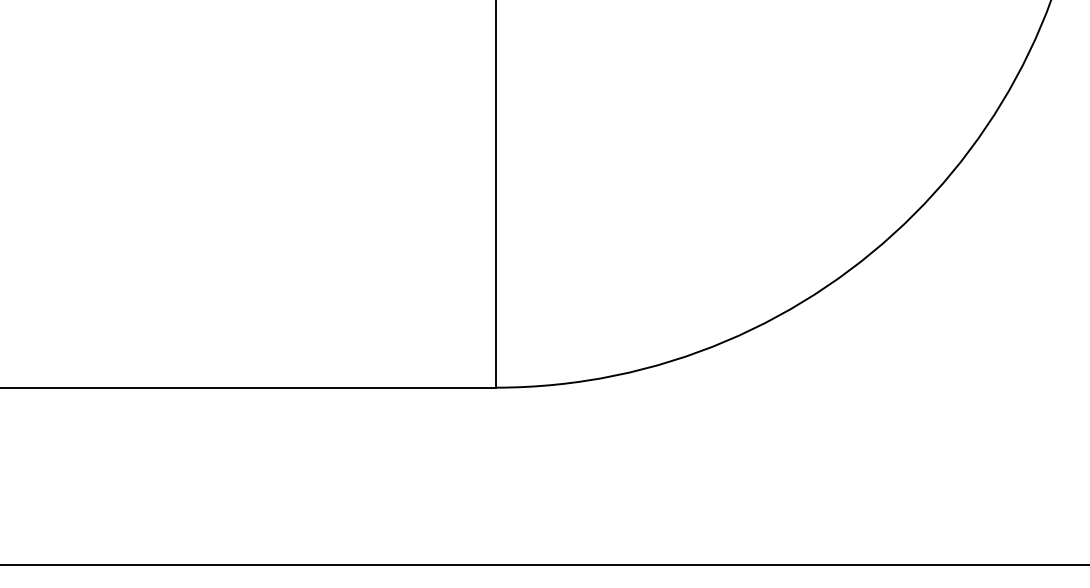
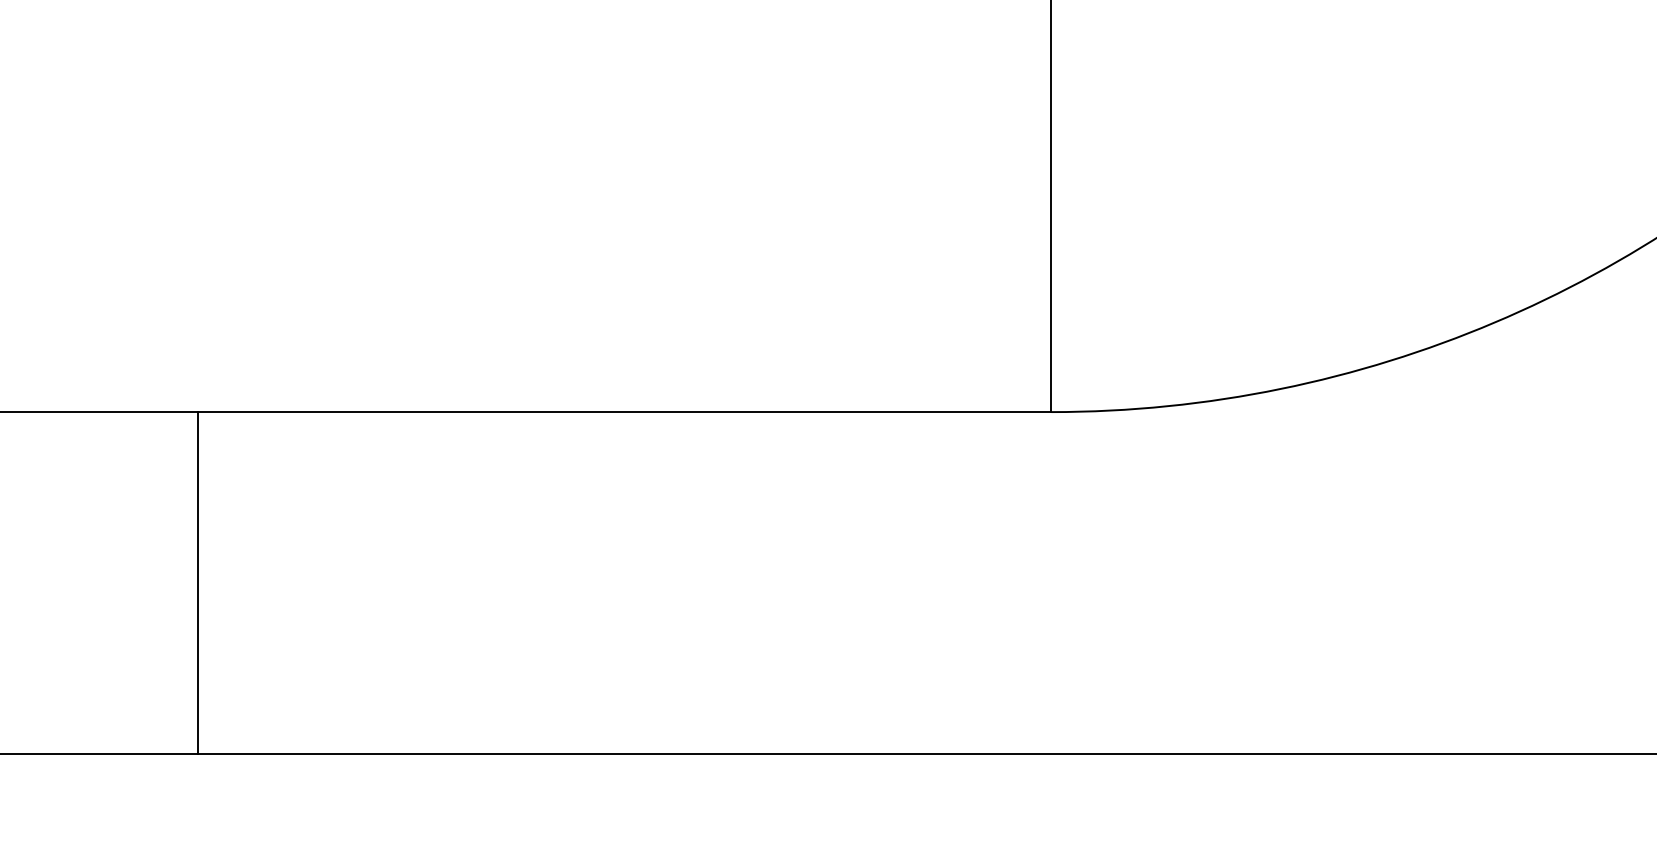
line: (52, 476) -> (198, 582), added

